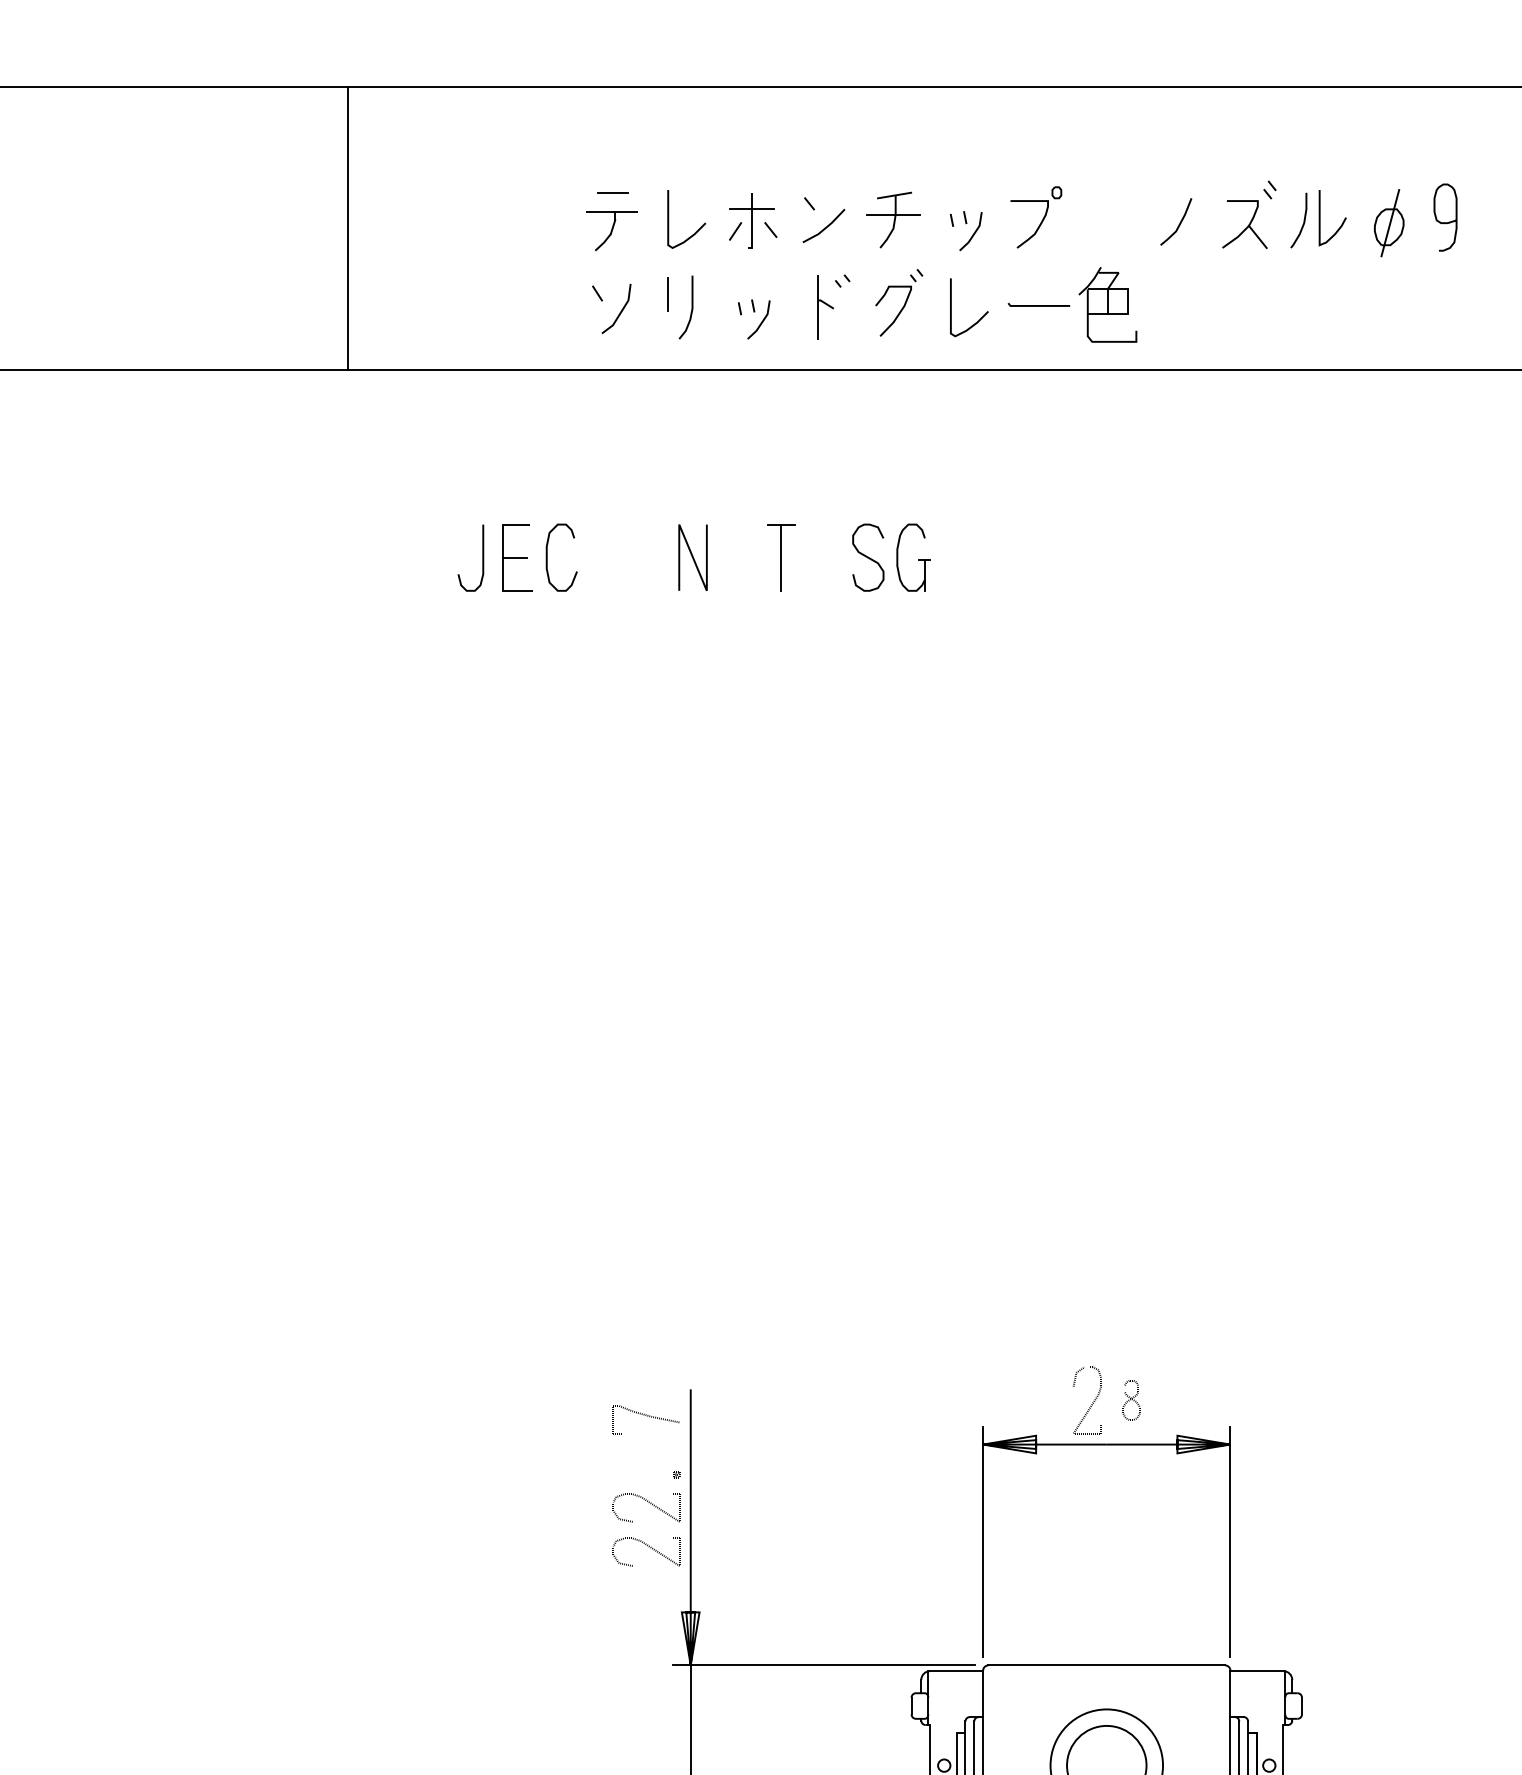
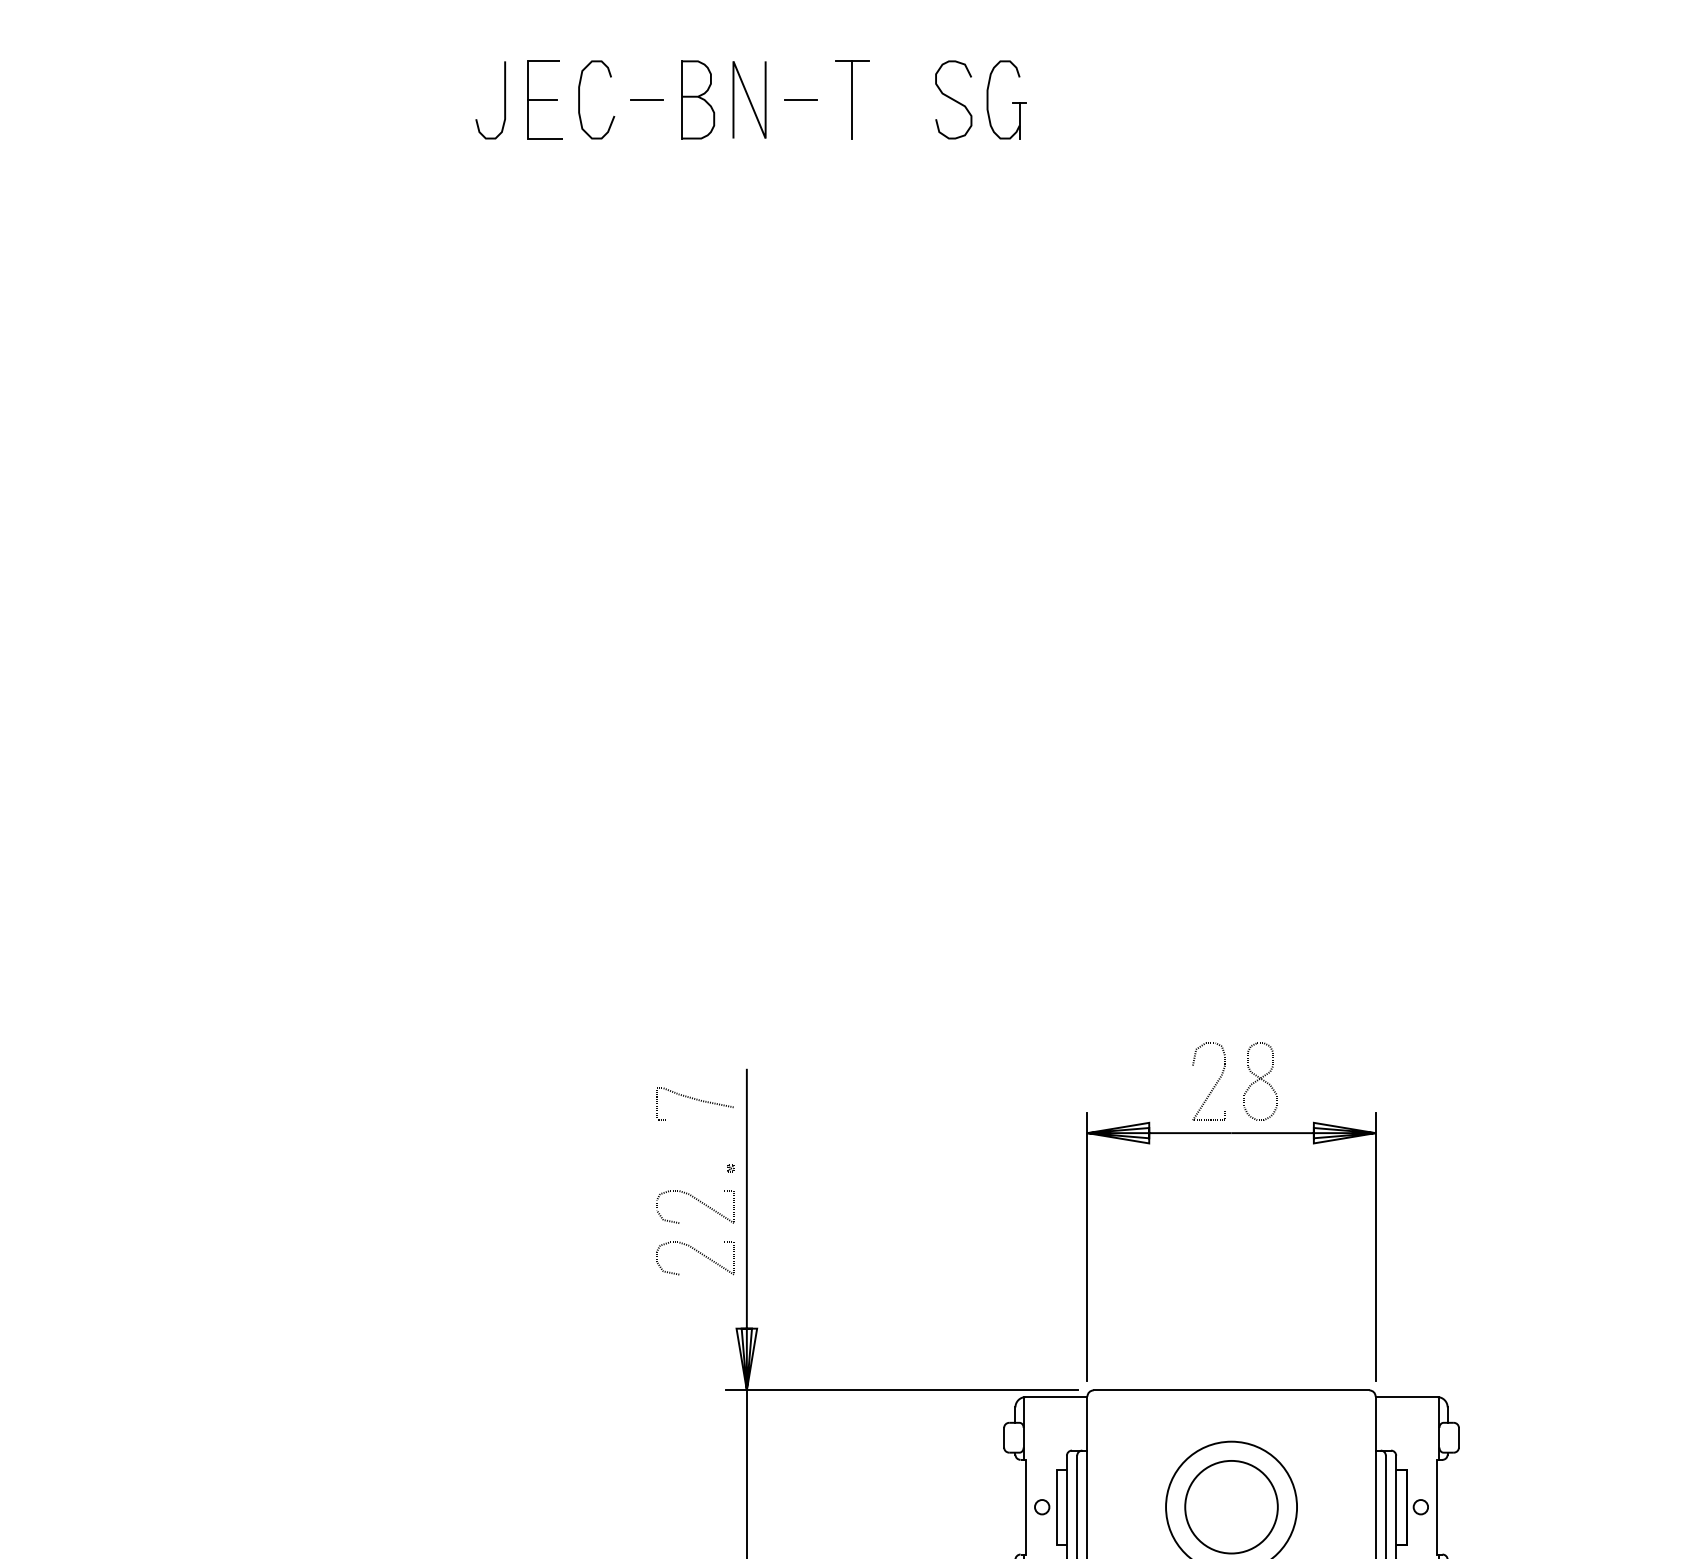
line: (604, 557) -> (646, 99), added
part: (648, 557) -> (697, 99), added
line: (737, 557) -> (801, 99), added
part: (1131, 1400) -> (1260, 1081), size x1.67

